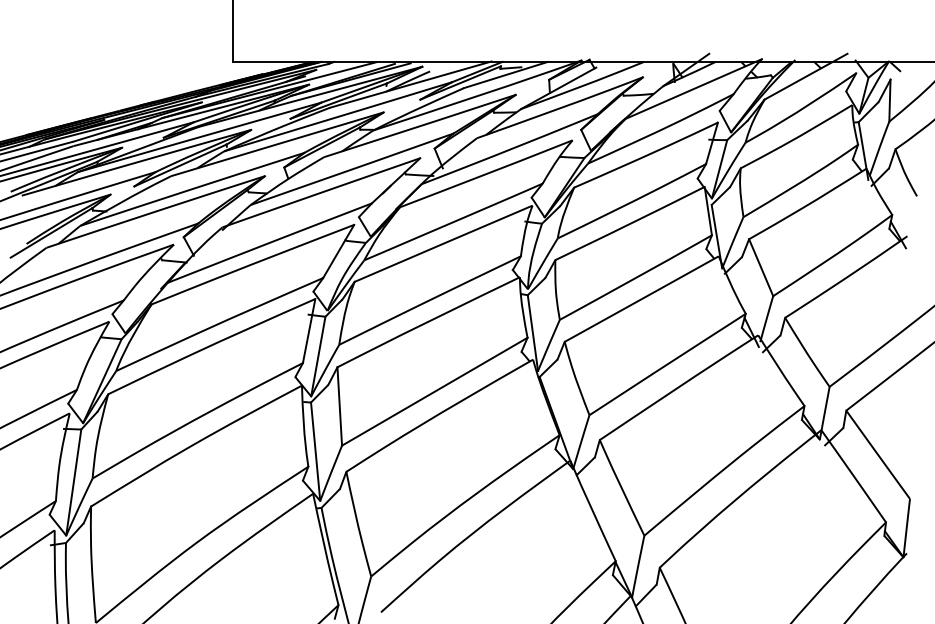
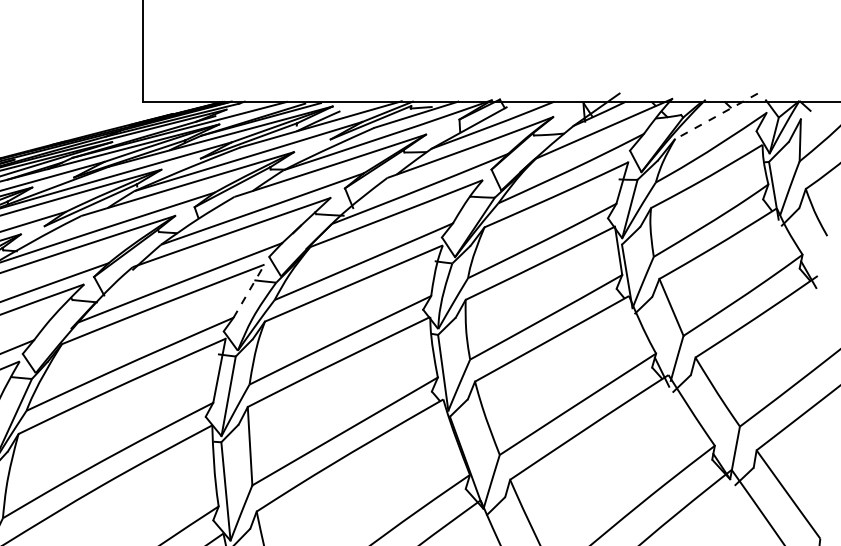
line: (805, 76) -> (715, 116), solid -> dashed
line: (338, 251) -> (248, 291), solid -> dashed

